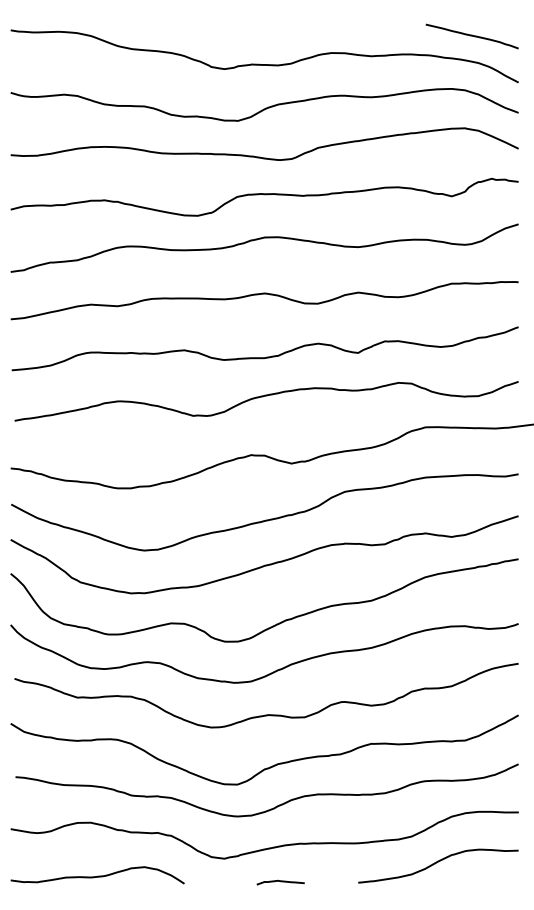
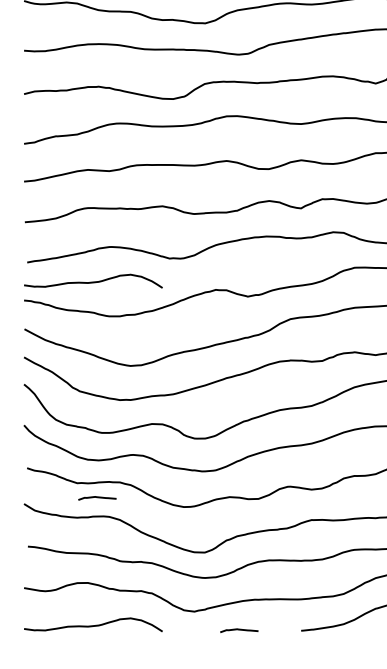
curve: (97, 444) -> (93, 281), added
curve: (102, 716) -> (97, 498), added

